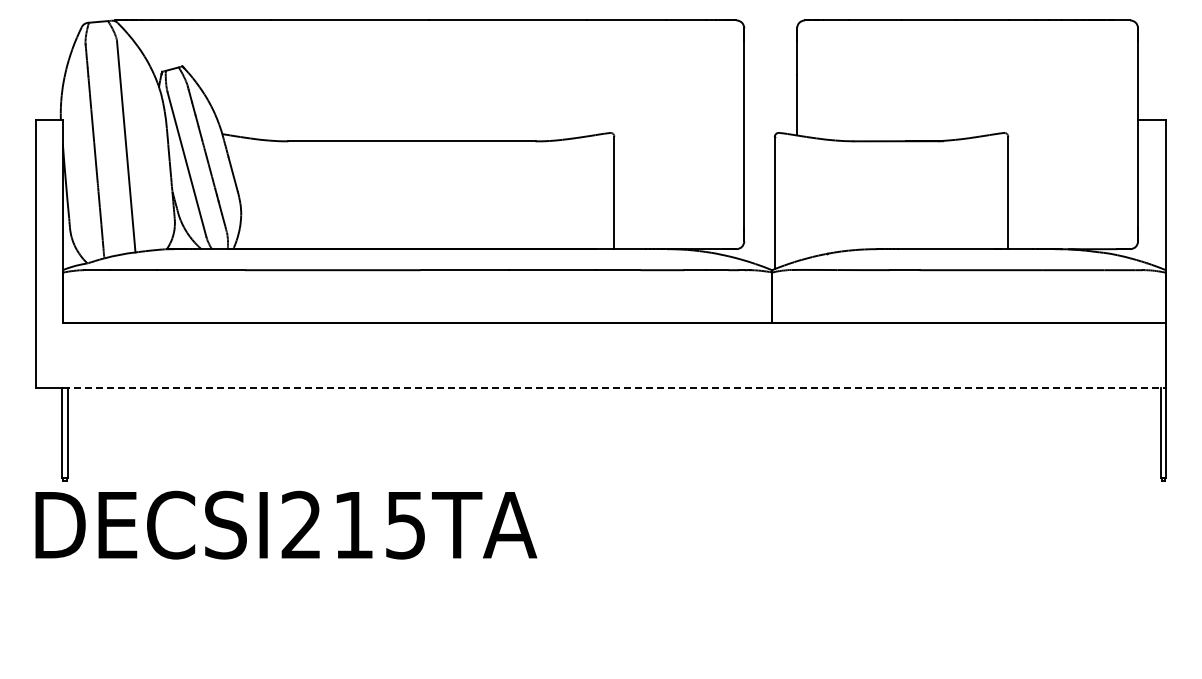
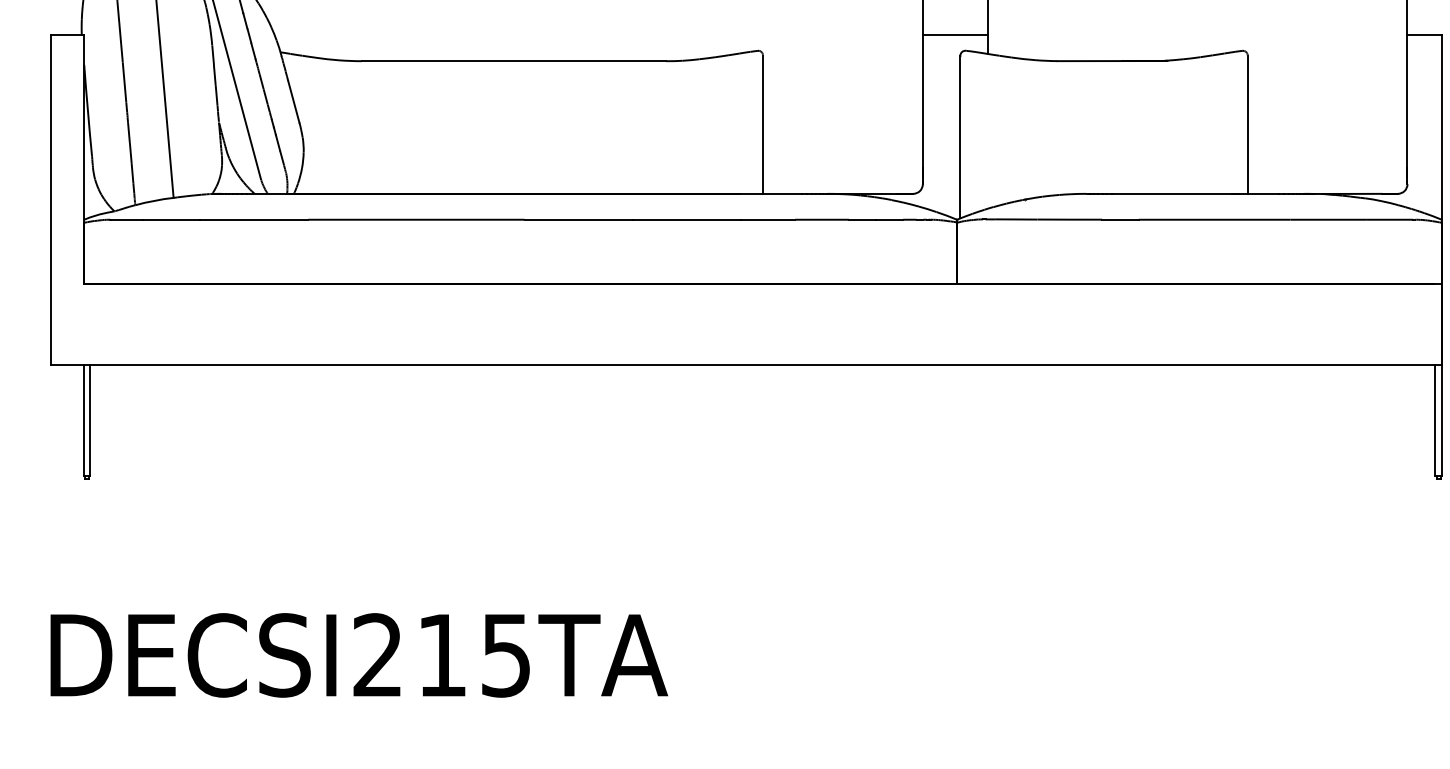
line: (770, 120) -> (955, 35), added
line: (614, 388) -> (763, 365), dashed -> solid
text: (286, 524) -> (359, 654), moved

